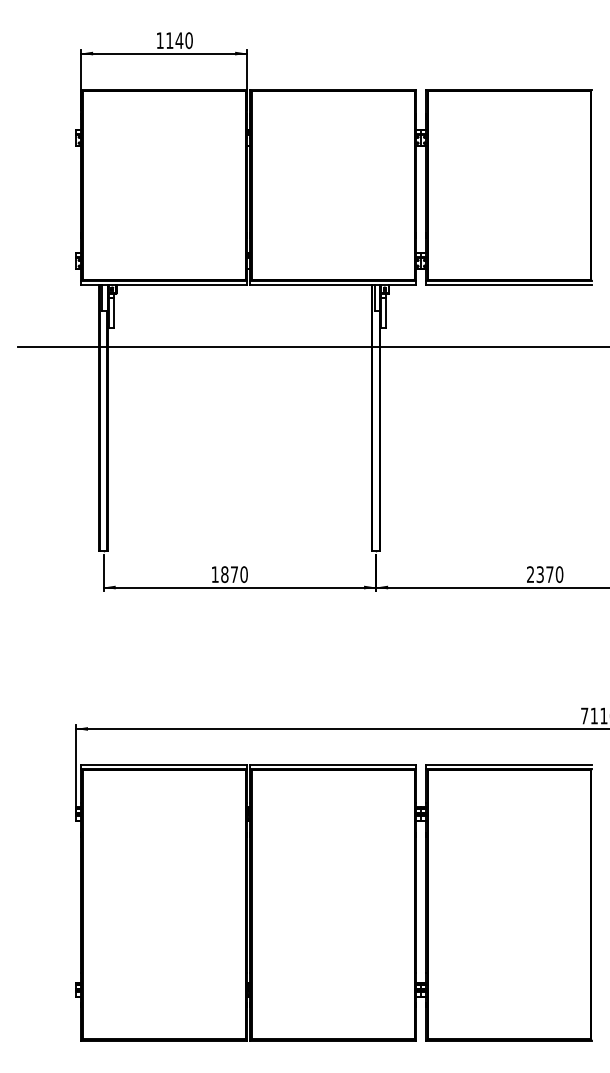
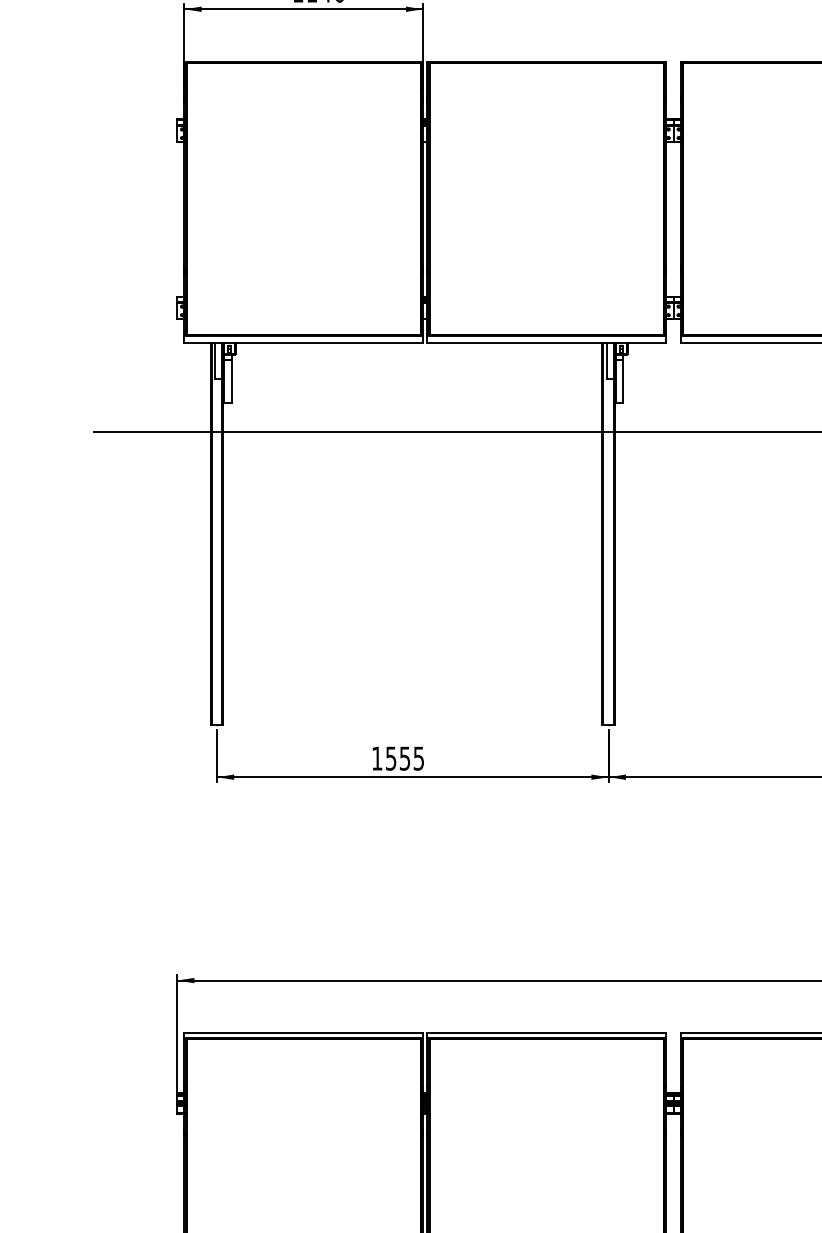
text: (234, 574) -> (405, 758), 1870 -> 1555

